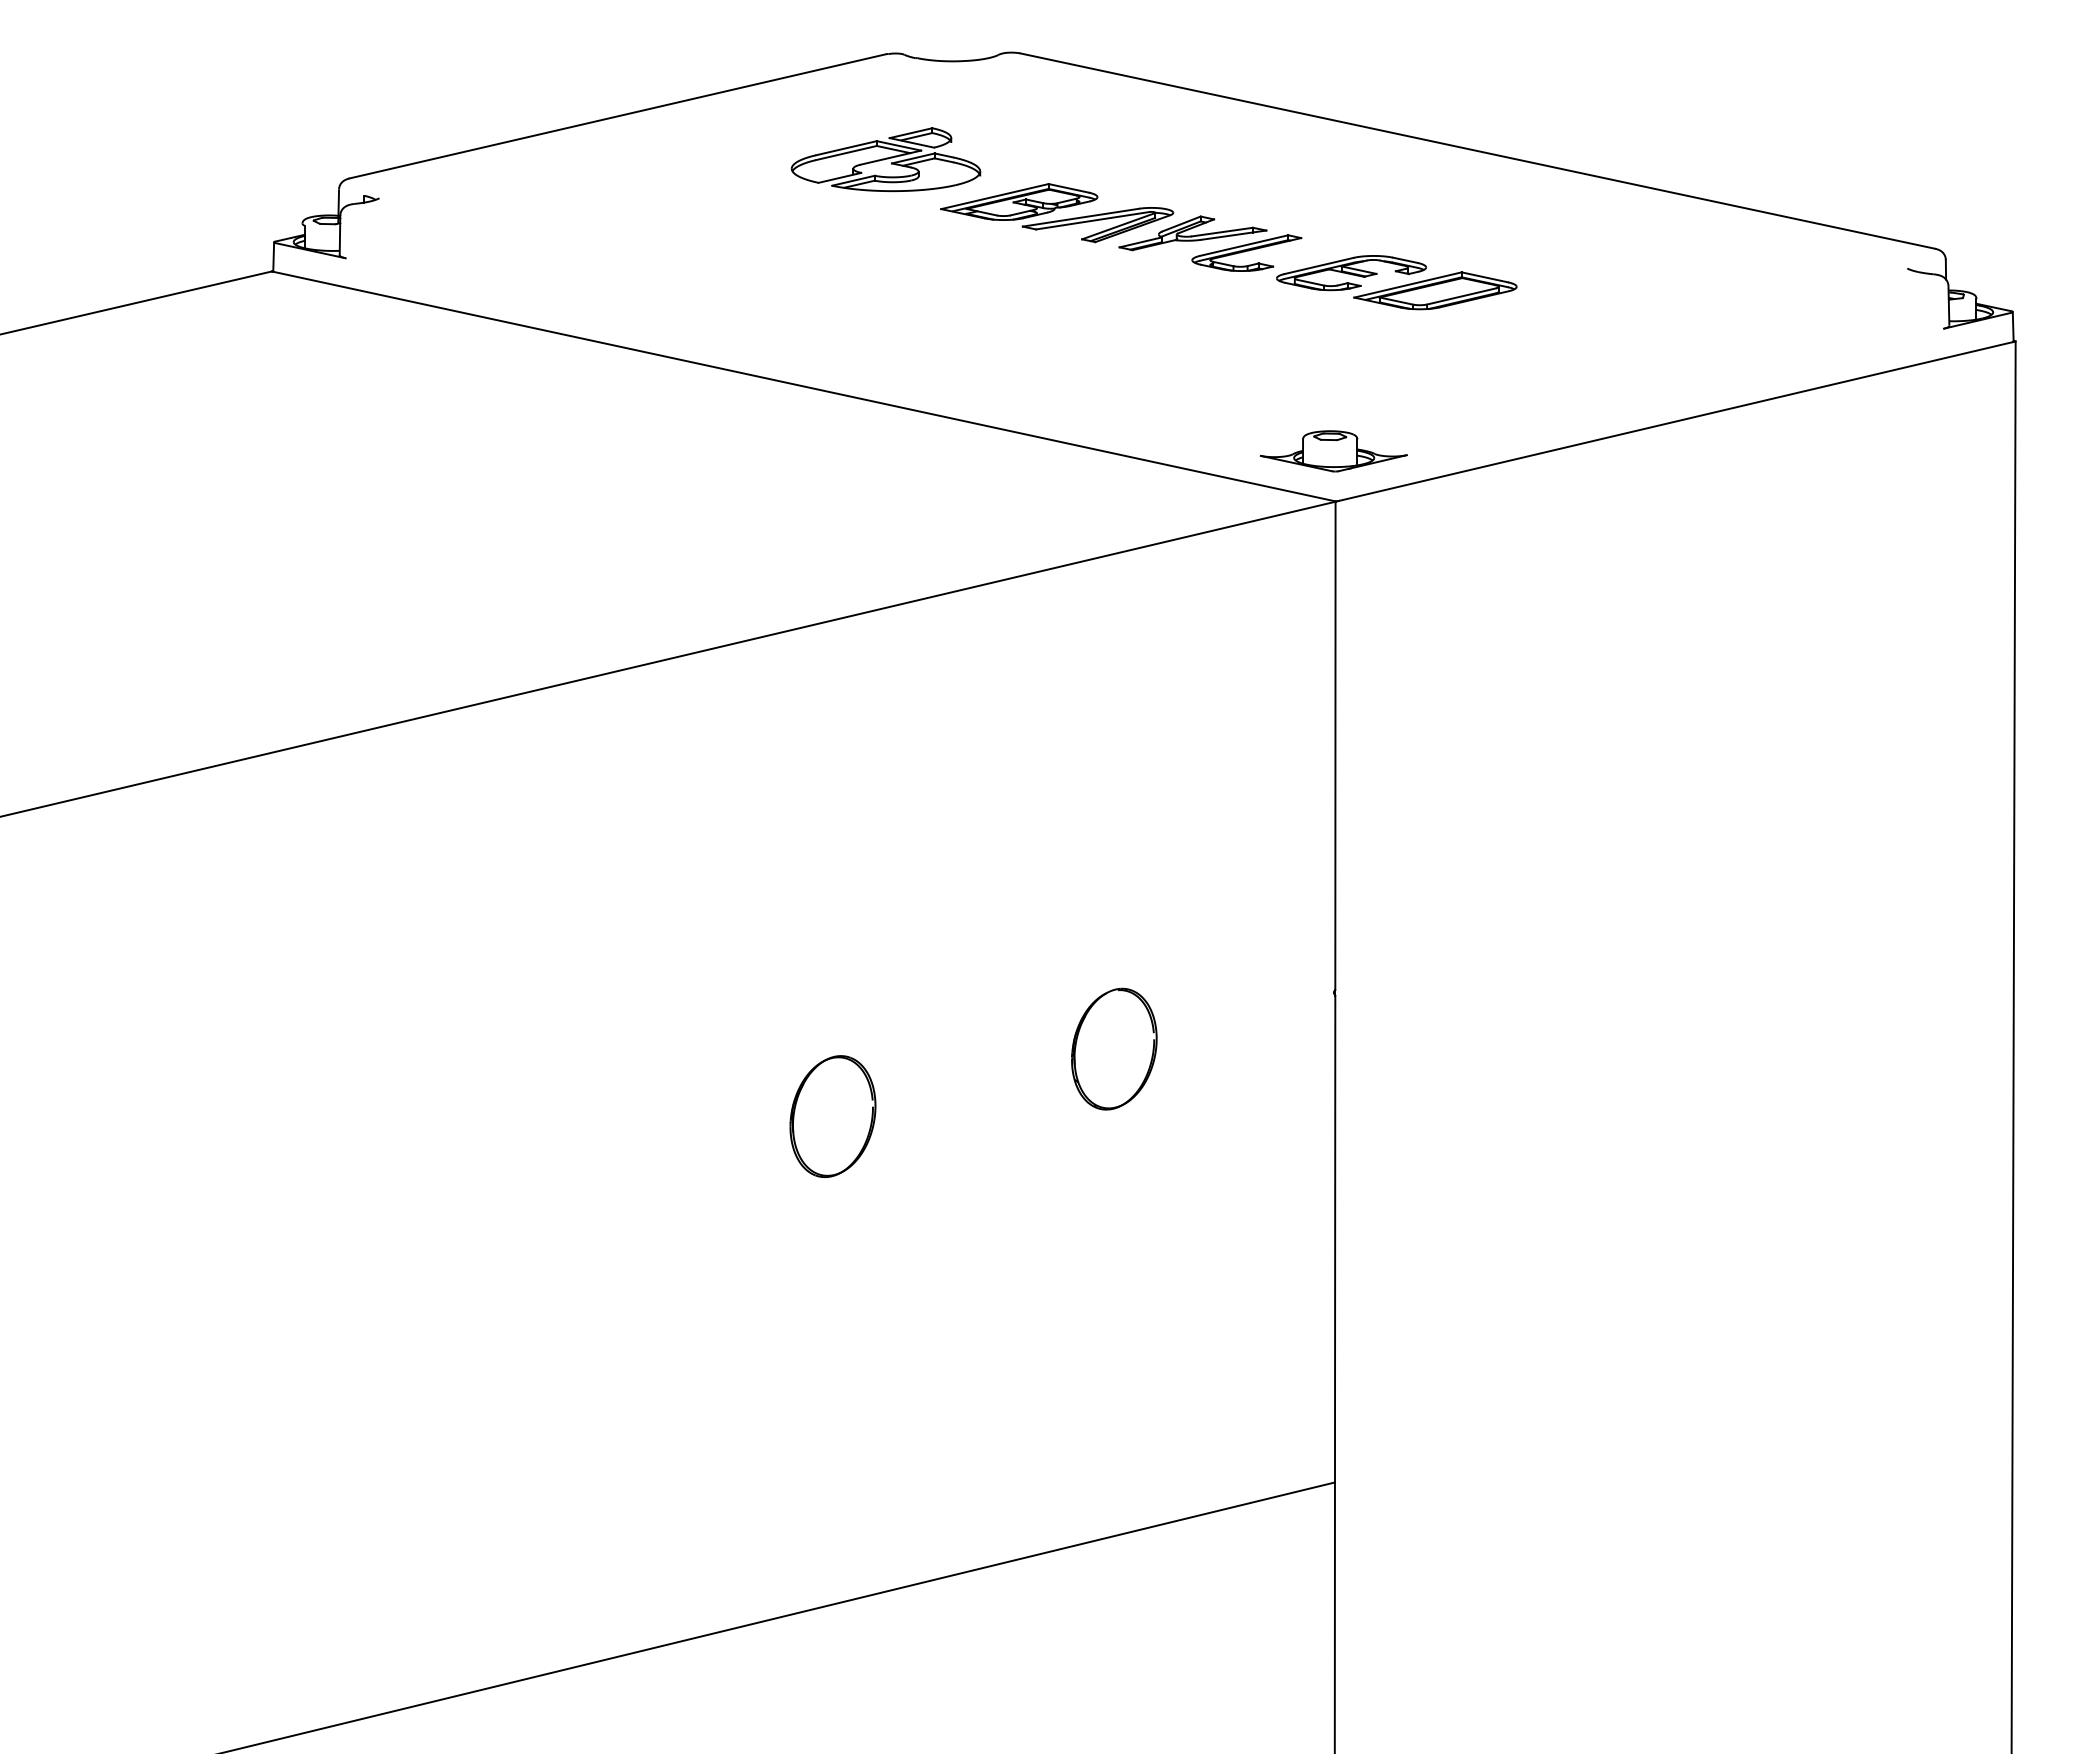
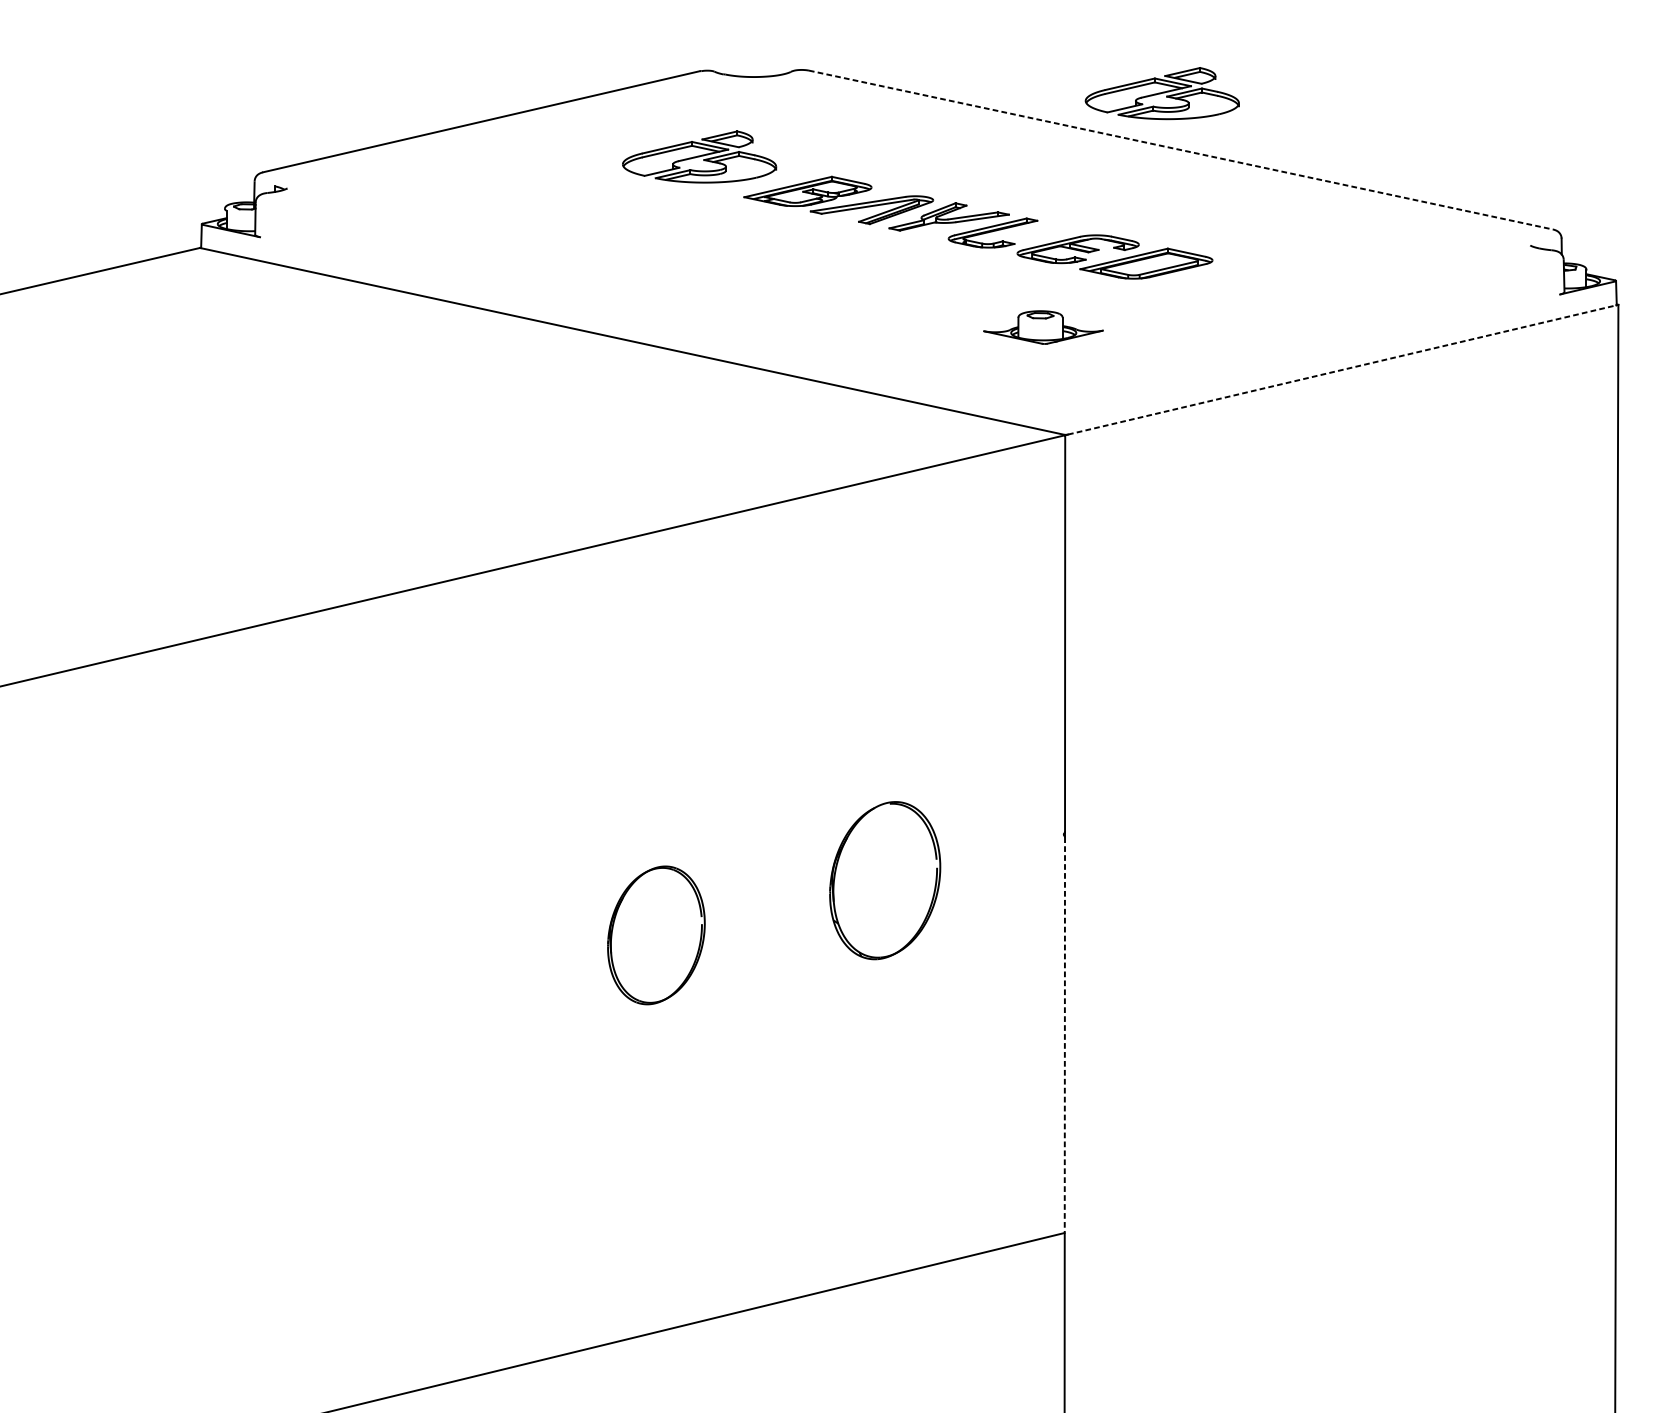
part: (1454, 81) -> (1161, 93), added
line: (1477, 151) -> (1180, 150), solid -> dashed
line: (1675, 421) -> (1341, 369), solid -> dashed
part: (1333, 451) -> (1043, 327), moved
part: (1114, 1048) -> (885, 879), size x1.6
part: (832, 1116) -> (656, 935), size x1.4
line: (1335, 1238) -> (1065, 1034), solid -> dashed

